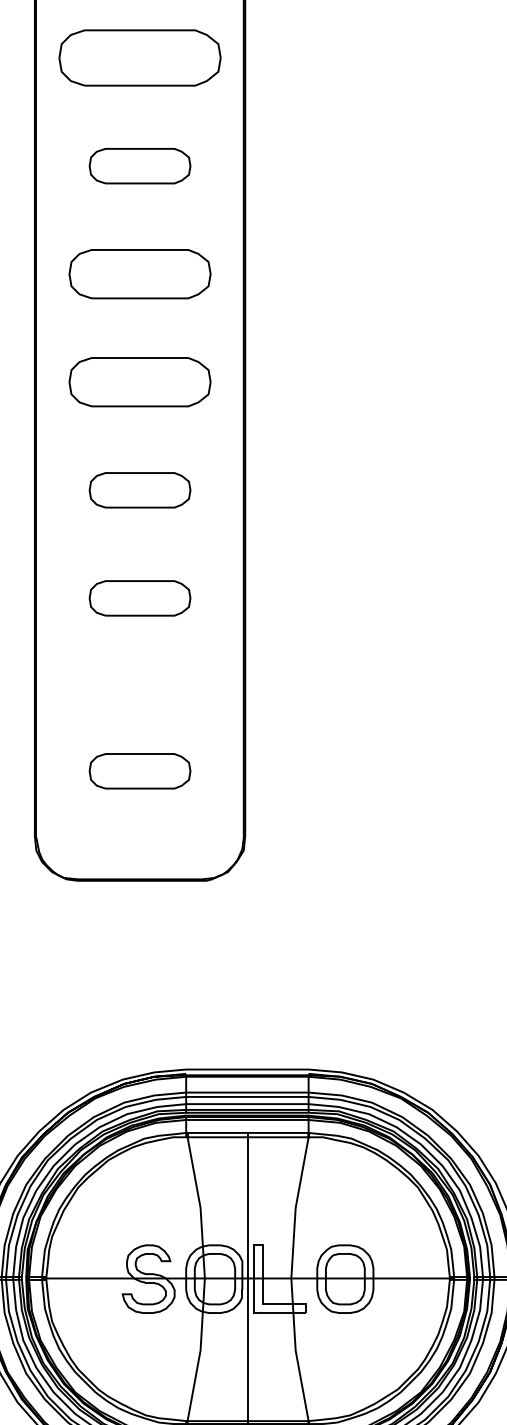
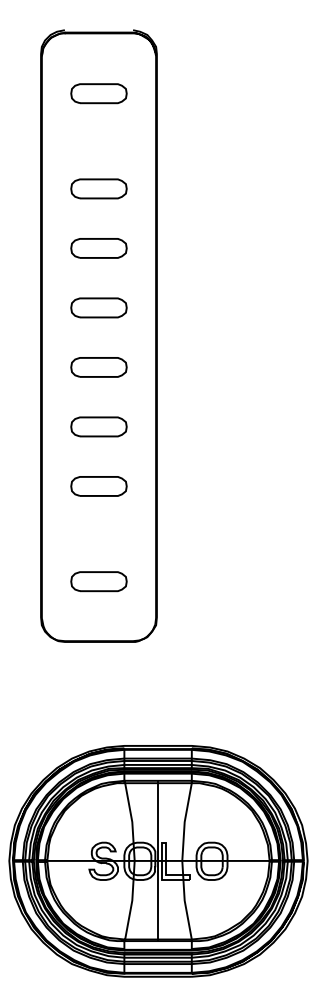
part: (139, 57) -> (98, 188), size x0.62
part: (139, 273) -> (98, 307), size x0.71
part: (139, 382) -> (98, 367), size x0.71

